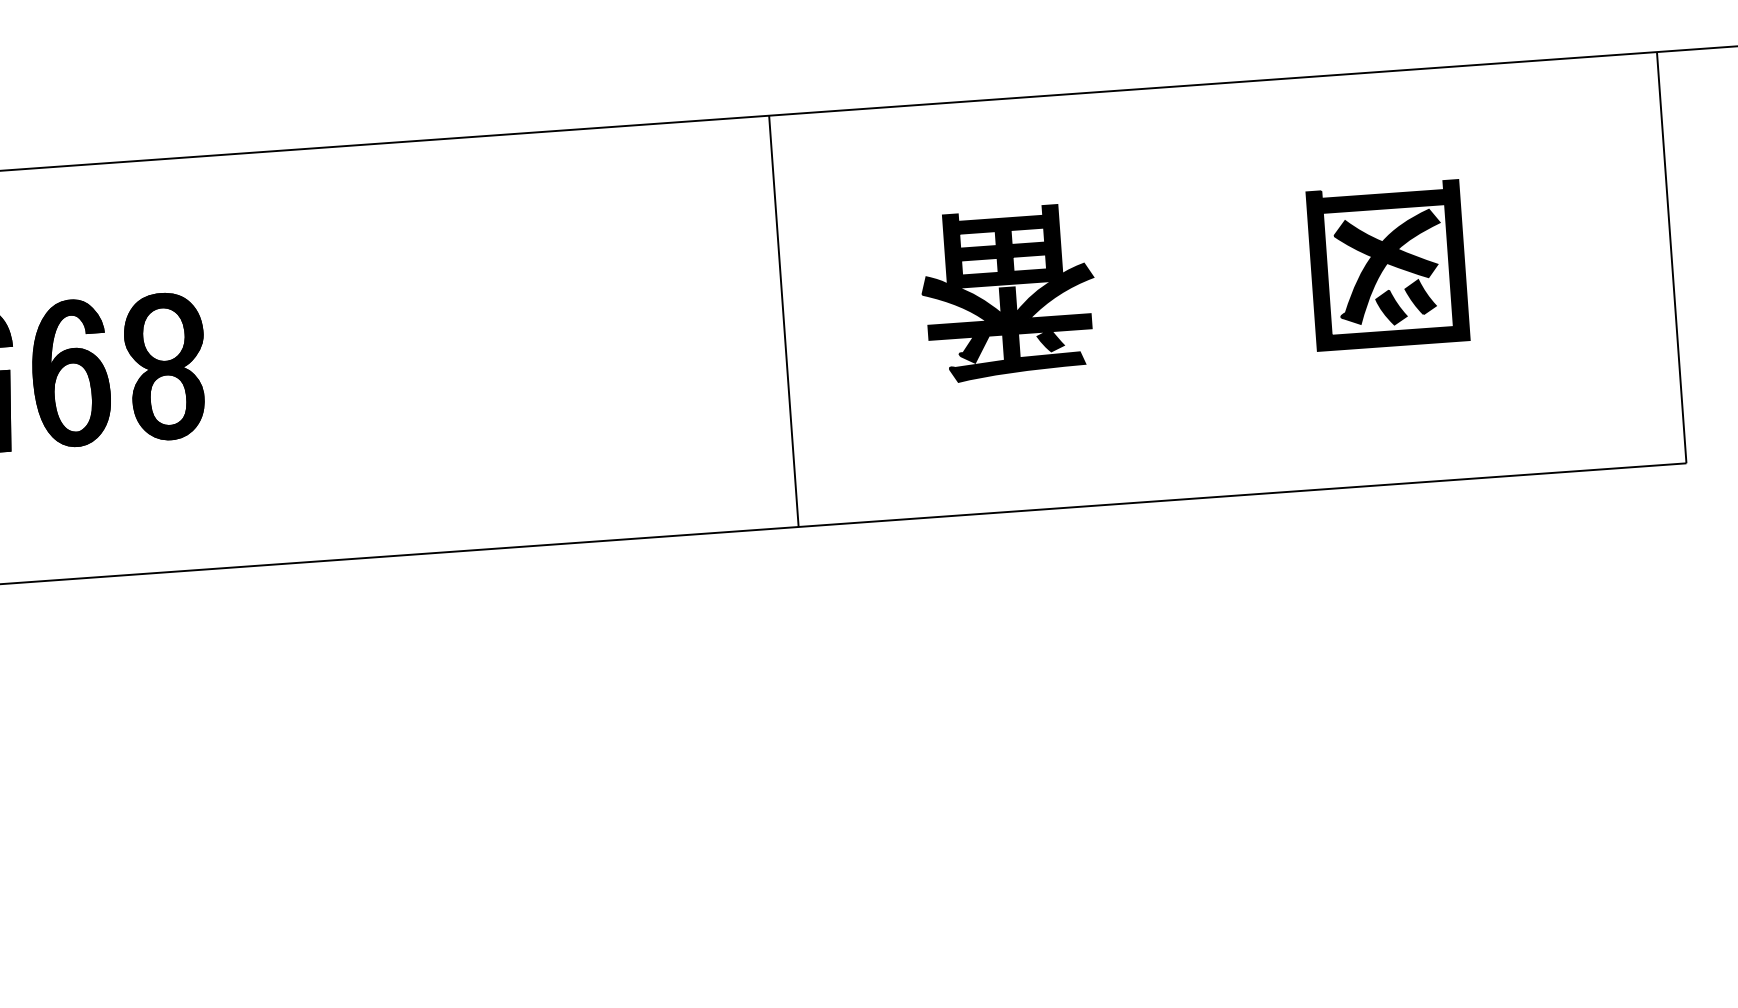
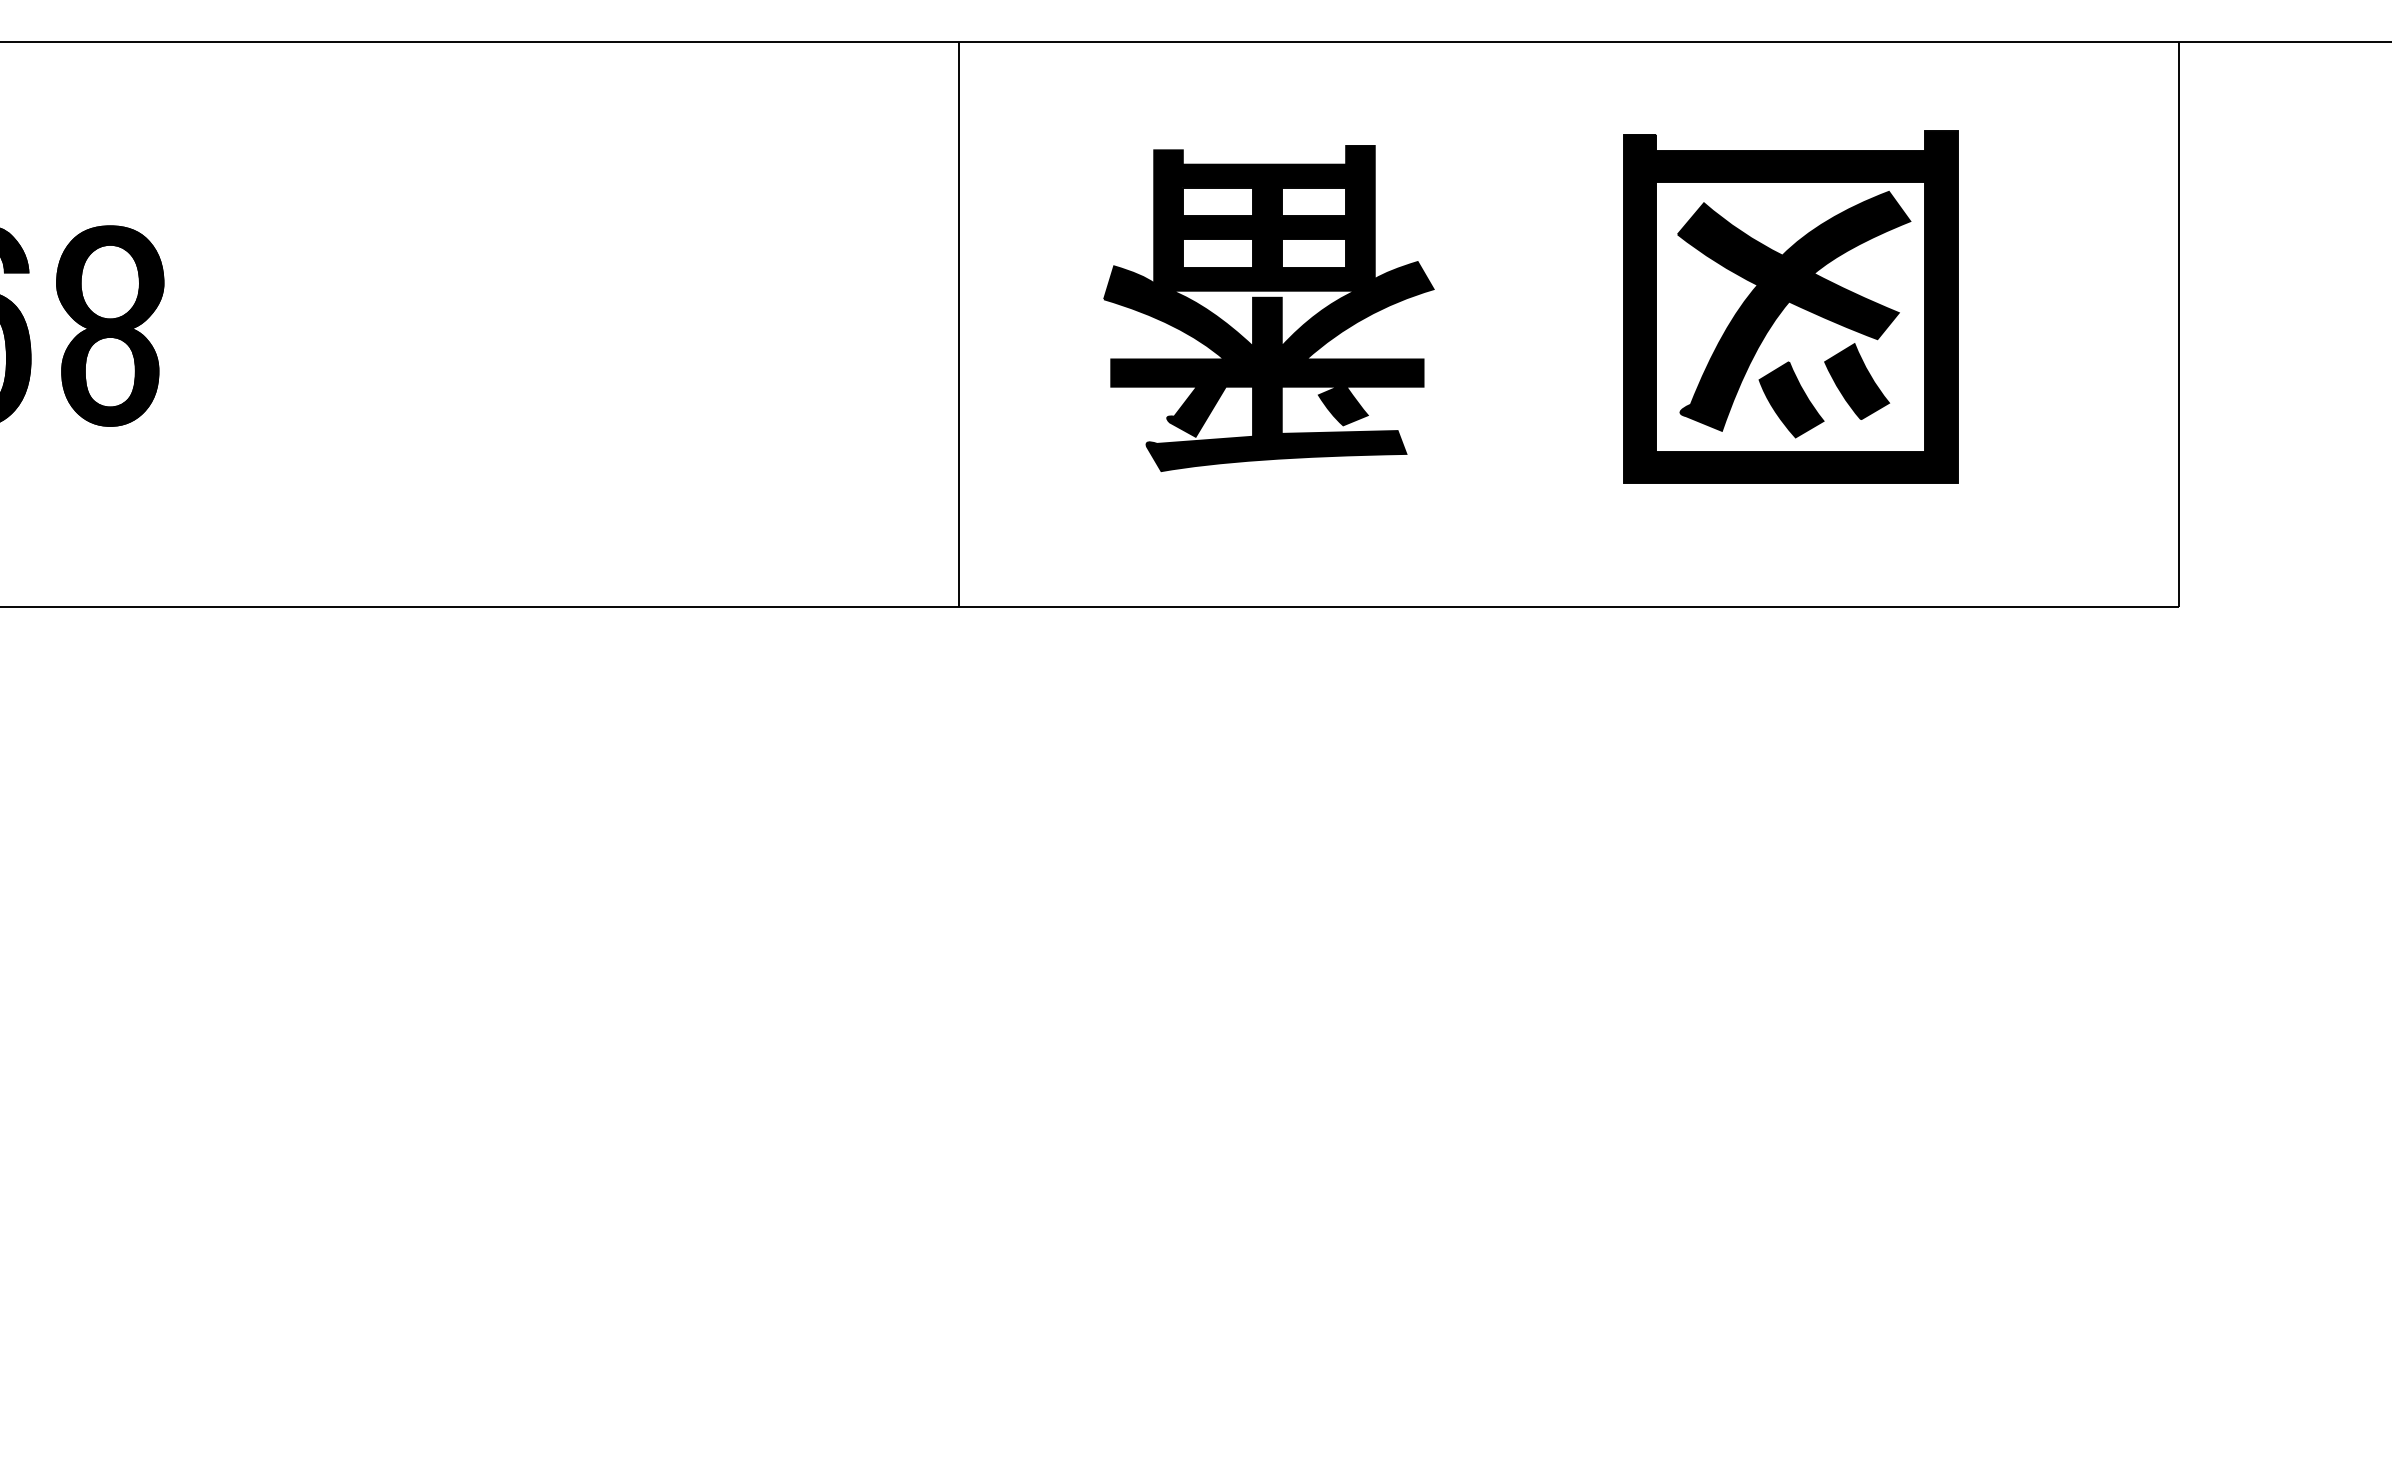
part: (1387, 265) -> (1790, 307), size x1.6
part: (1008, 293) -> (1268, 308), size x1.4

